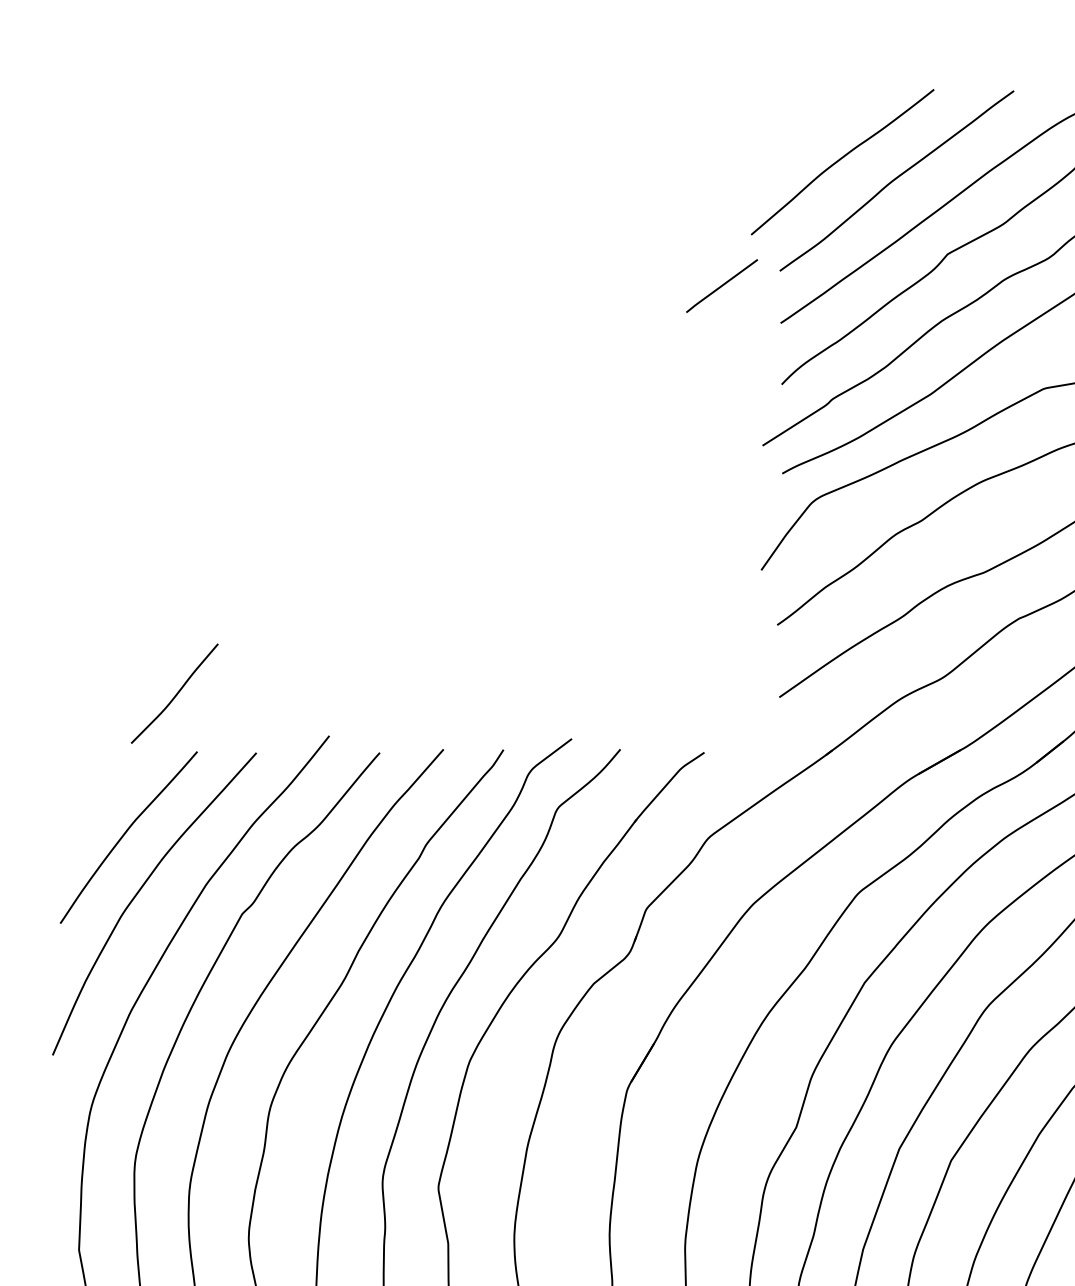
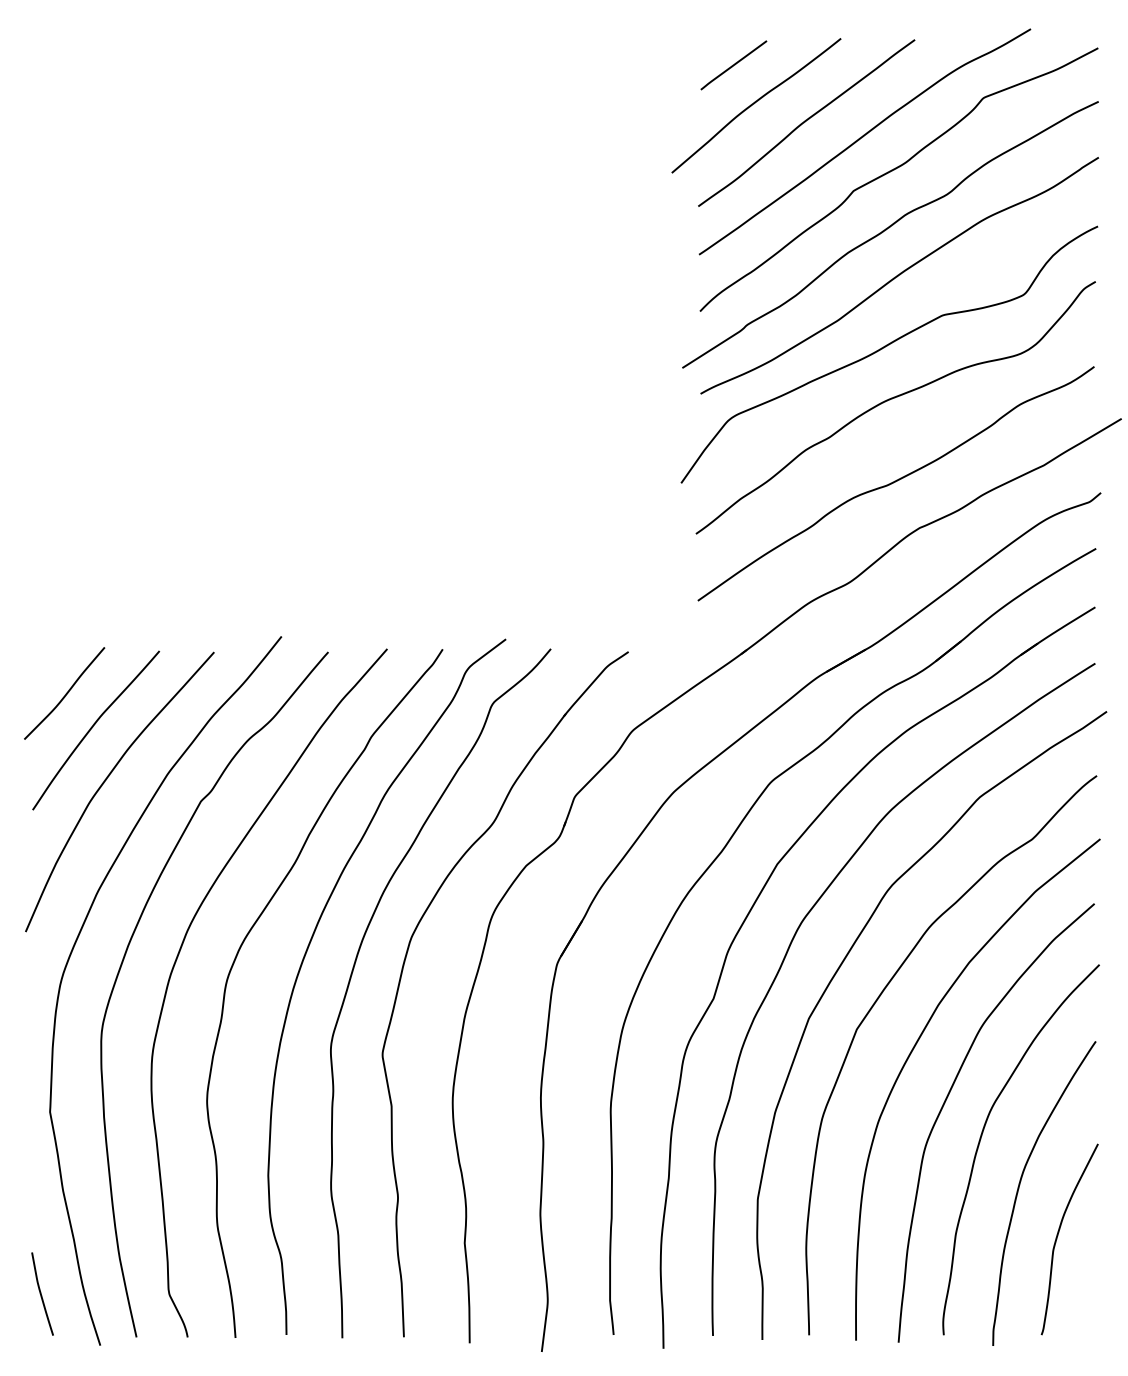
line: (721, 286) -> (733, 65), moved
curve: (175, 693) -> (65, 693), moved

